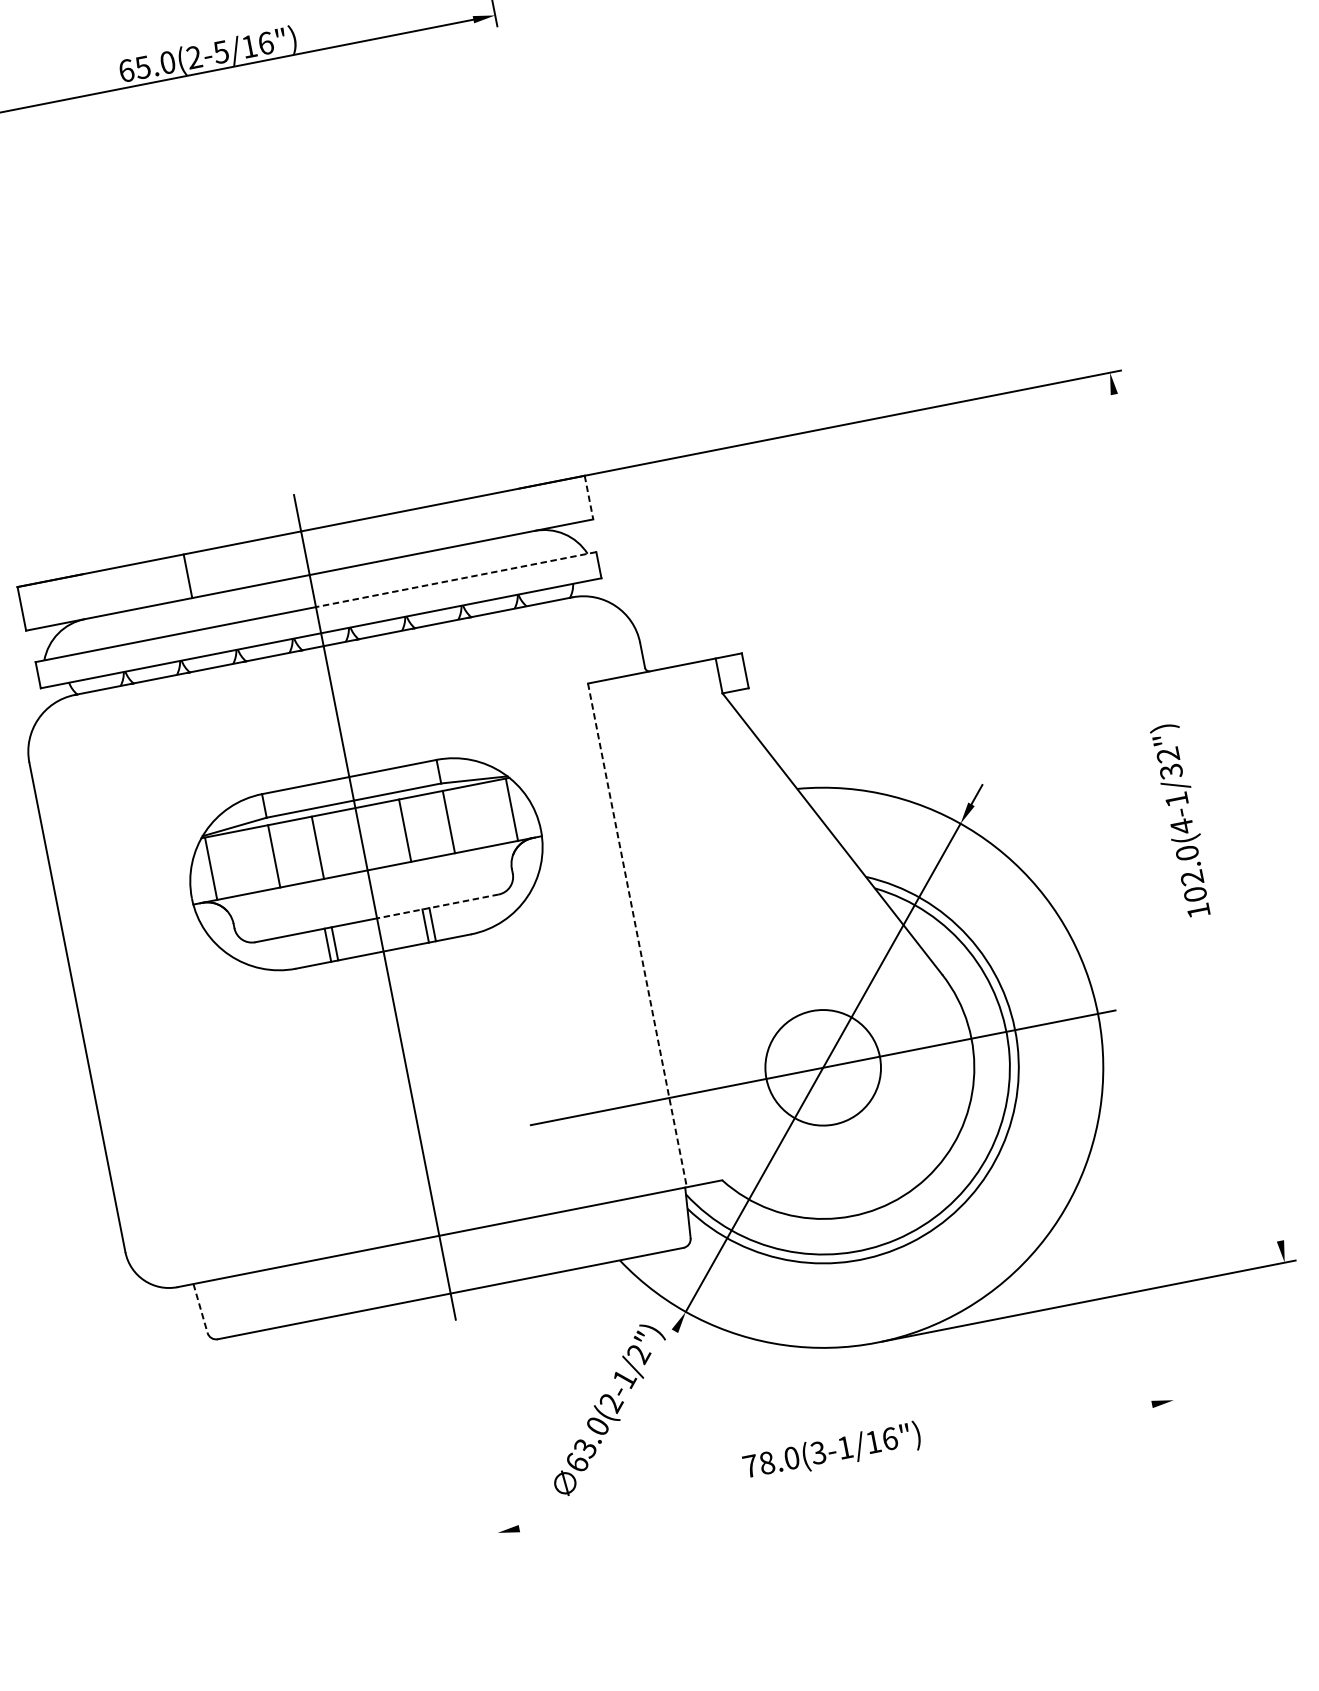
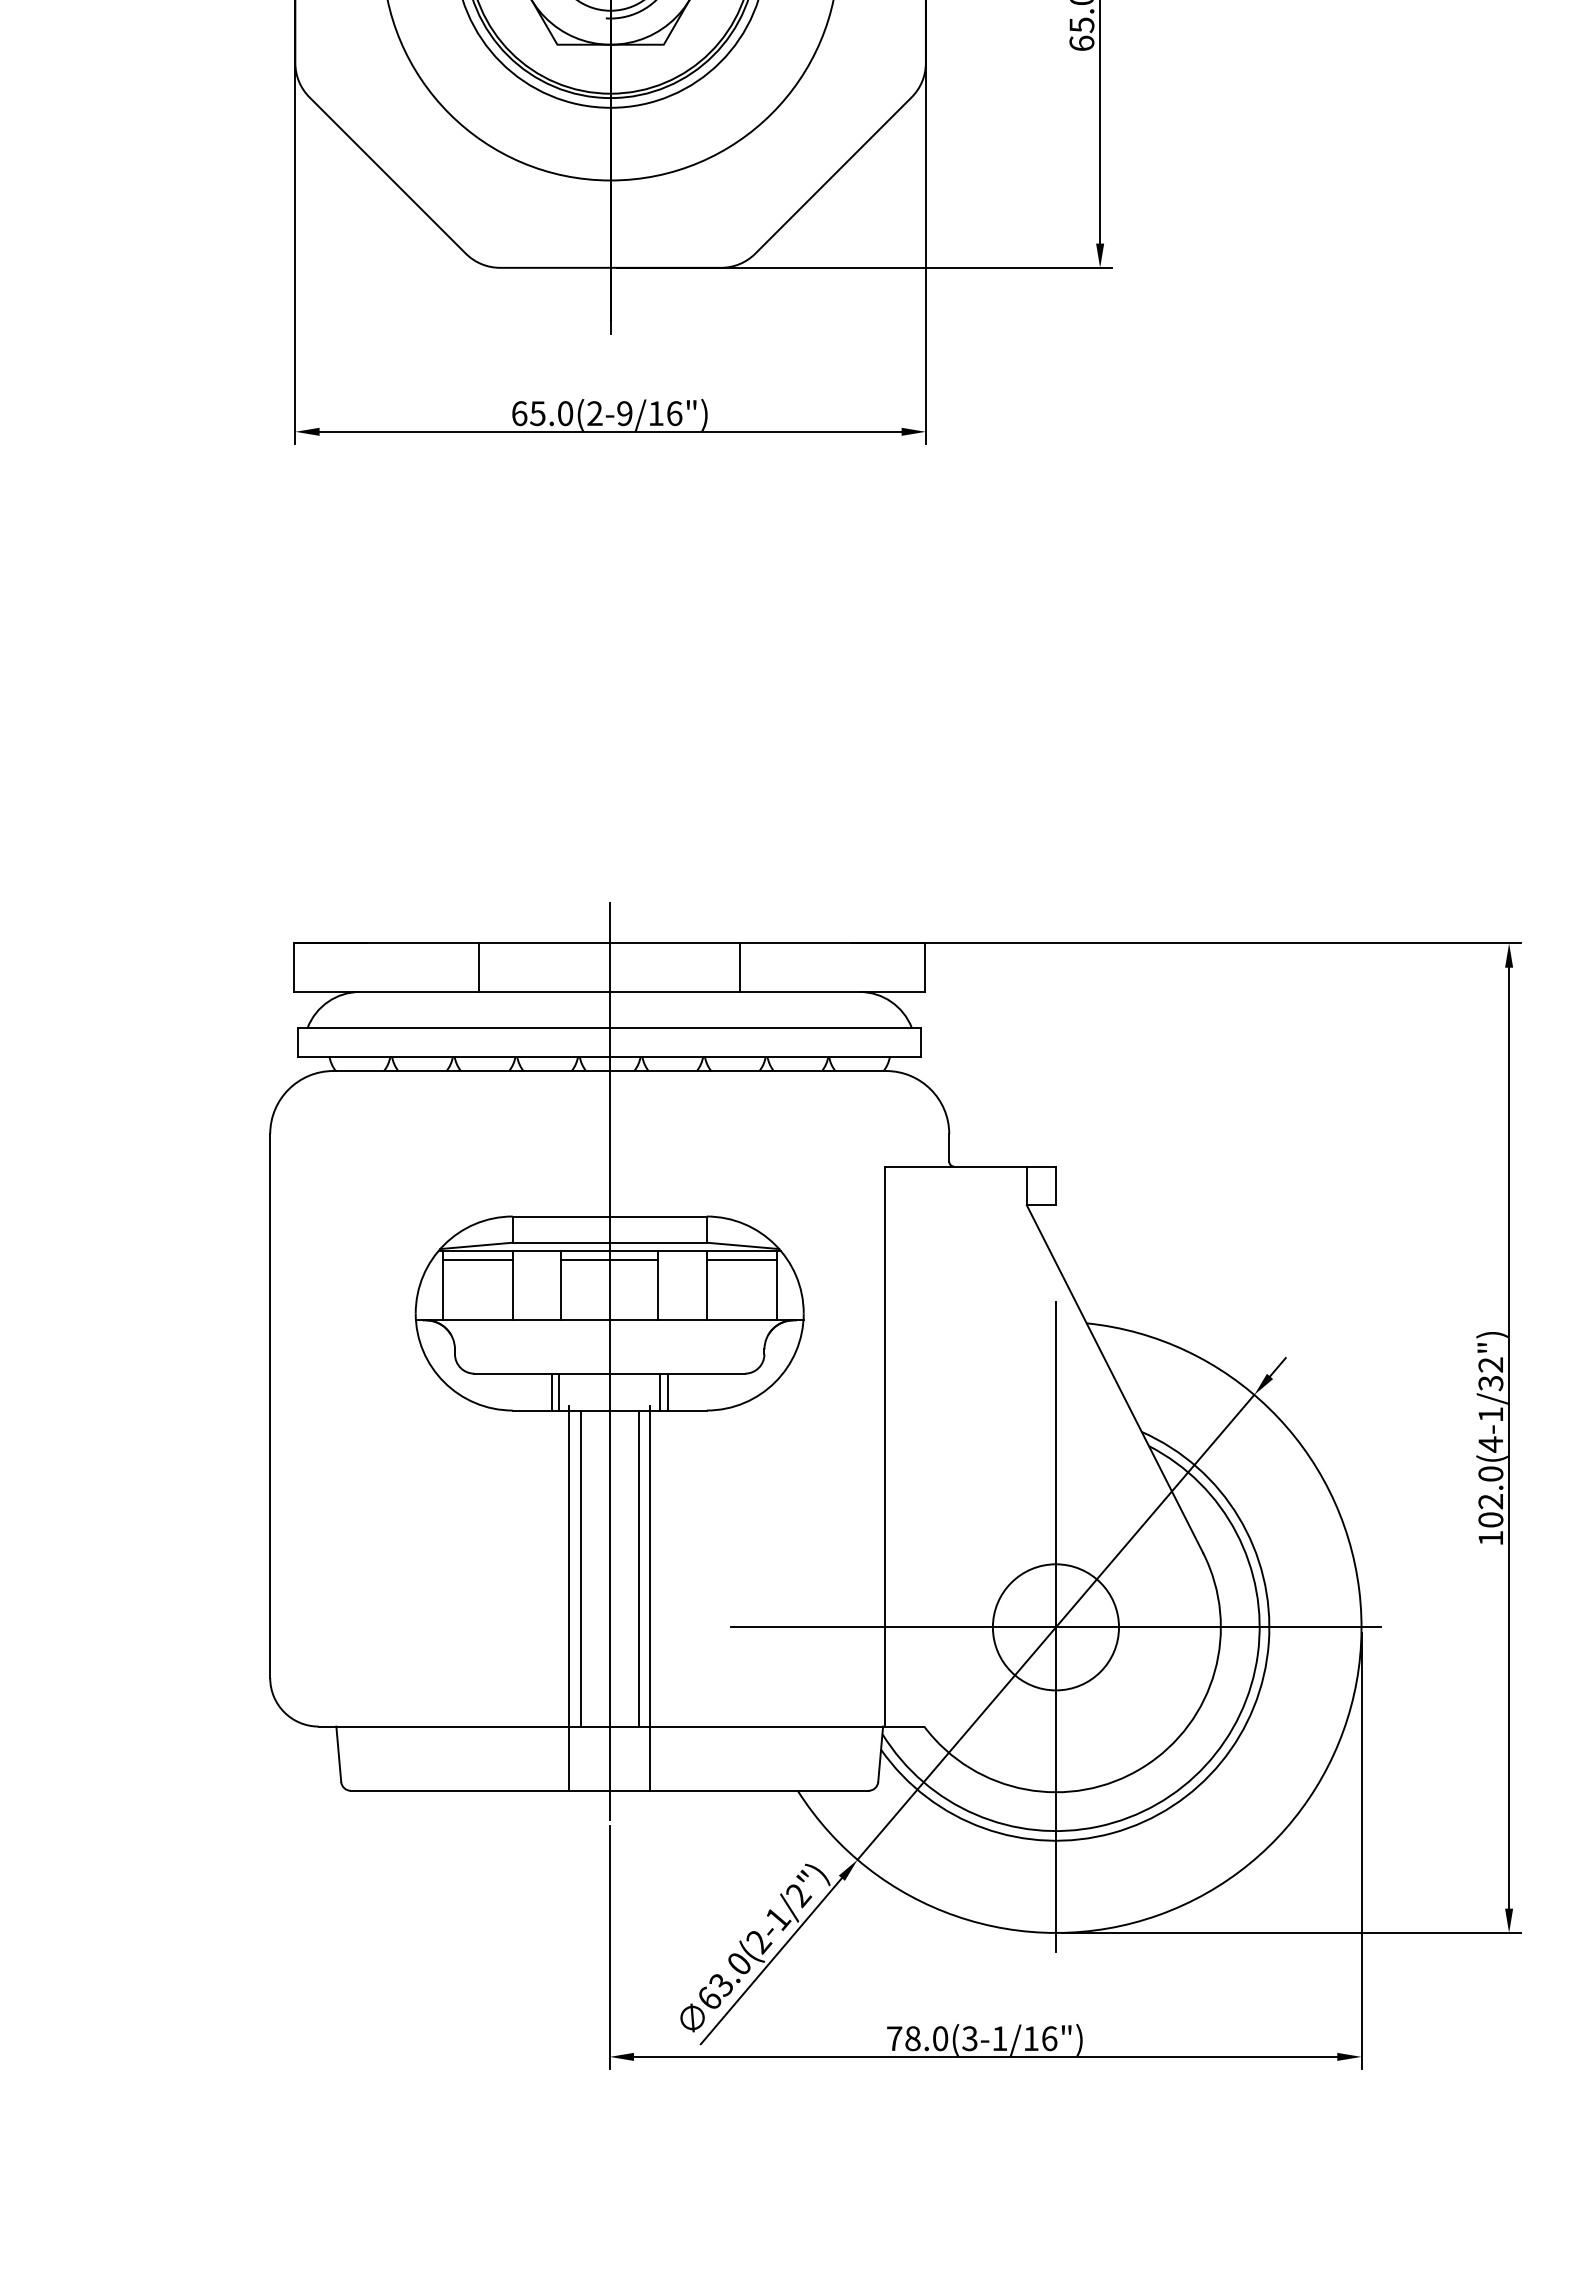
text: (220, 52) -> (624, 413), 65.0(2-5/16") -> 65.0(2-9/16")
line: (589, 498) -> (925, 968), dashed -> solid
line: (423, 529) -> (740, 967), added
line: (456, 579) -> (765, 1027), dashed -> solid
line: (475, 792) -> (741, 1259), added
line: (356, 815) -> (609, 1259), added
line: (1197, 817) -> (1509, 1437), added
line: (237, 839) -> (477, 1259), added
line: (437, 906) -> (677, 1373), dashed -> solid
line: (637, 936) -> (884, 1447), dashed -> solid
line: (822, 1068) -> (1055, 1627), added
line: (437, 1088) -> (638, 1568), added
line: (385, 1098) -> (580, 1568), added
line: (453, 1113) -> (650, 1598), added
line: (380, 1127) -> (569, 1598), added
line: (1137, 1215) -> (1361, 1851), added
line: (200, 1308) -> (338, 1754), dashed -> solid
line: (625, 1418) -> (770, 1961), added
line: (478, 1434) -> (609, 1947), added
line: (835, 1466) -> (985, 2056), added

